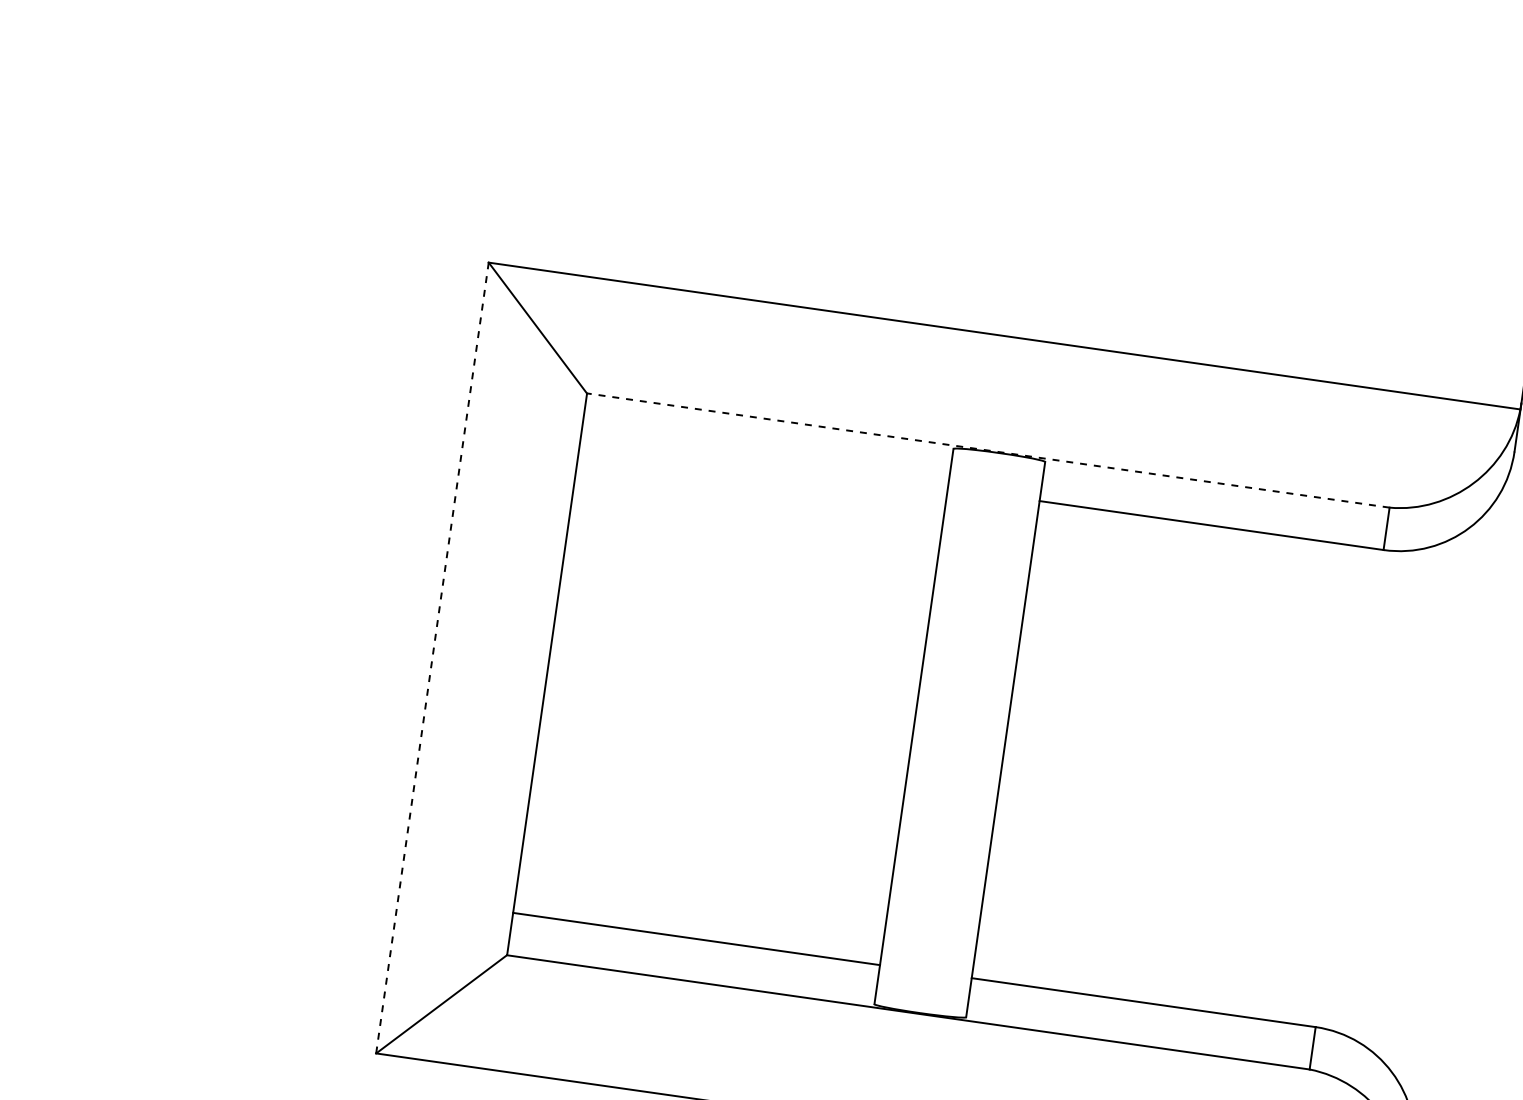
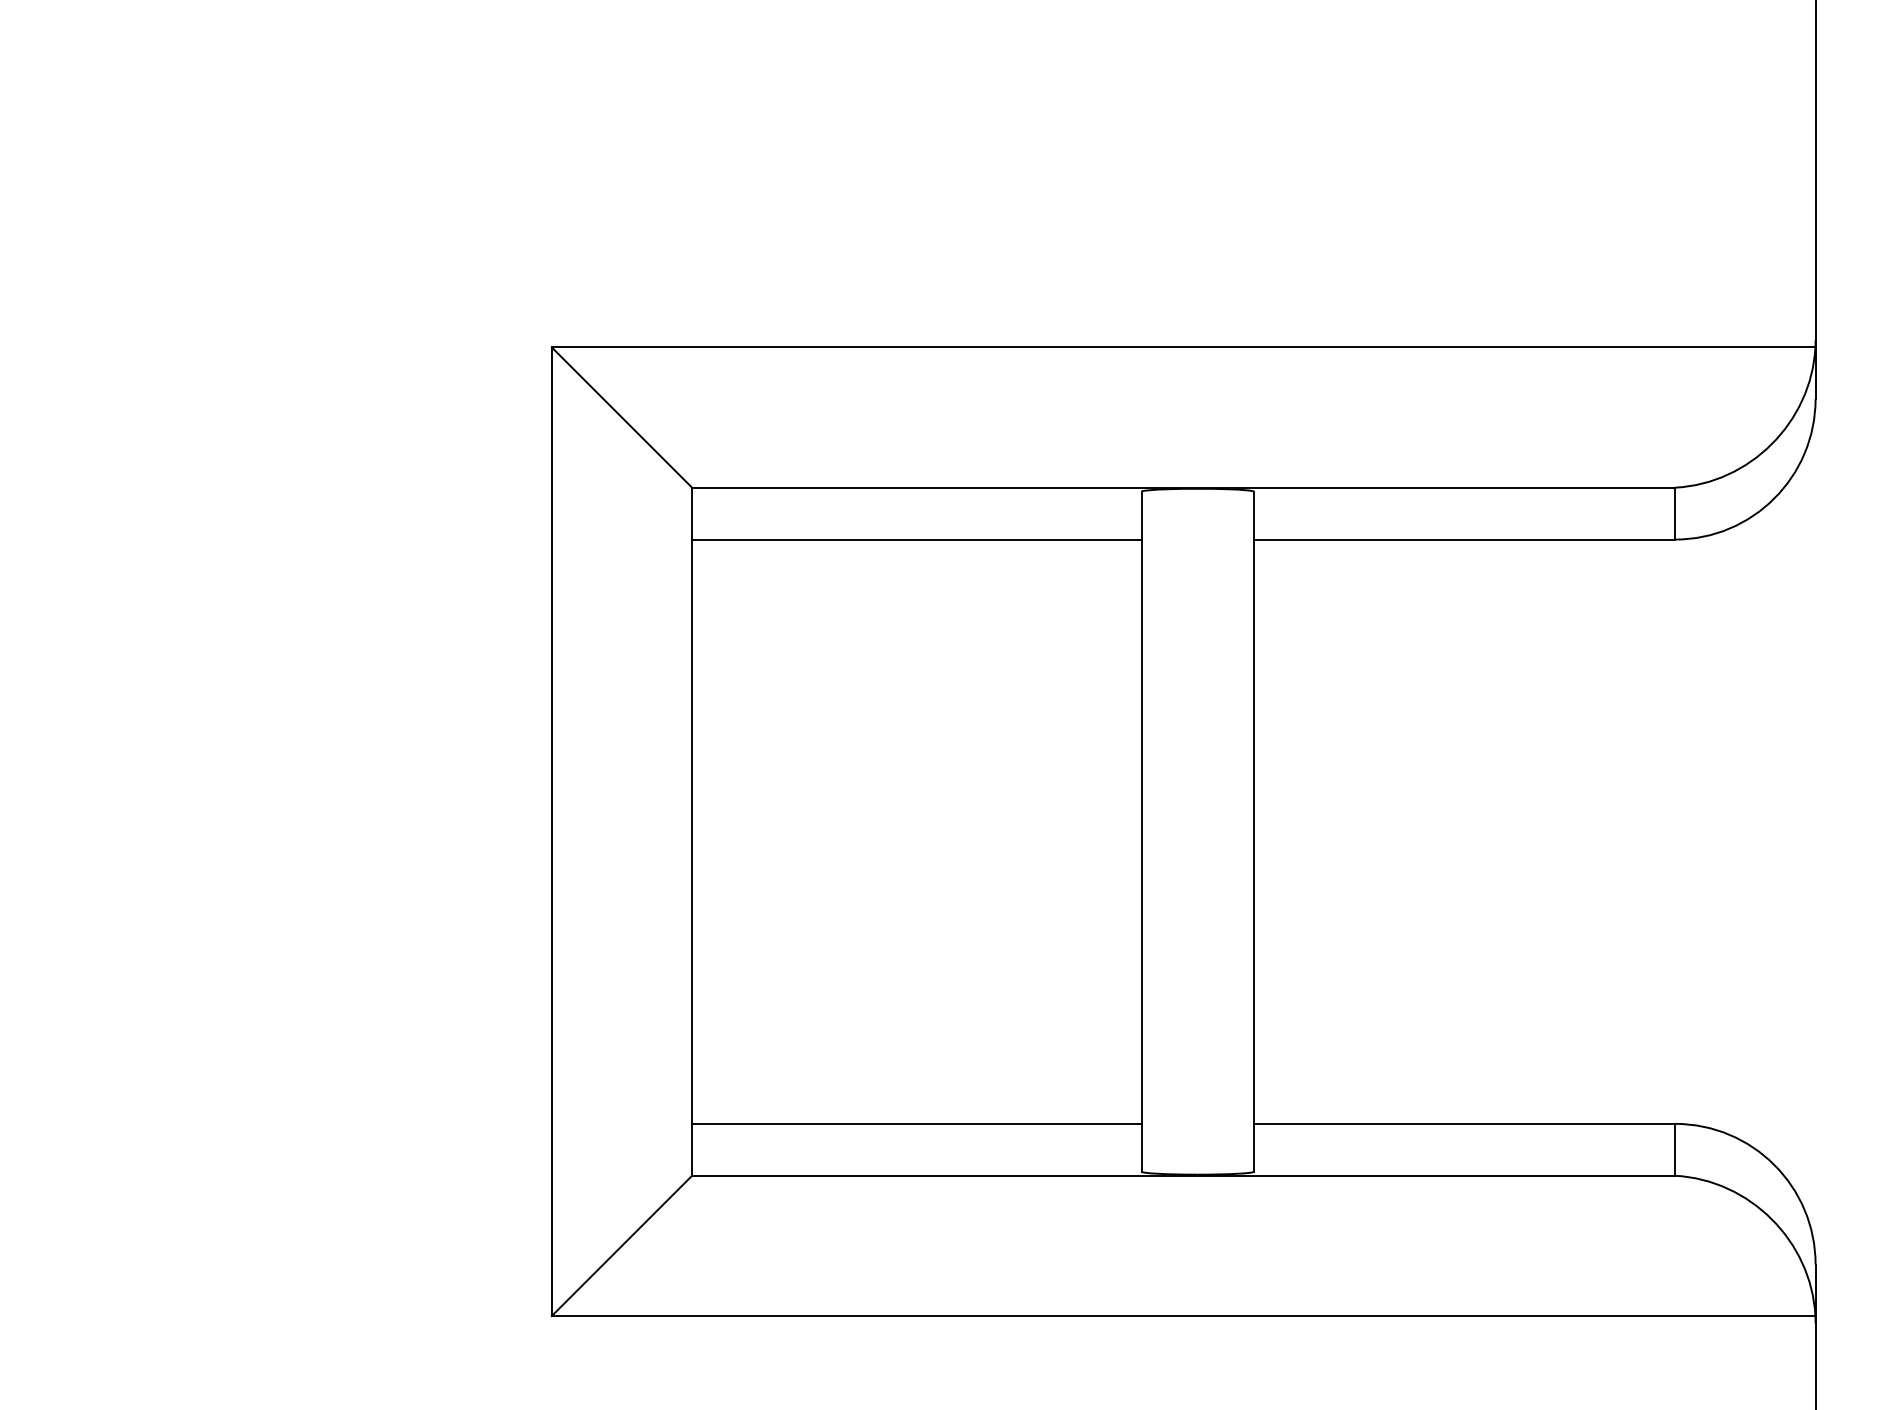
line: (988, 450) -> (1183, 487), dashed -> solid
line: (764, 461) -> (916, 539), added
line: (432, 657) -> (551, 831), dashed -> solid

